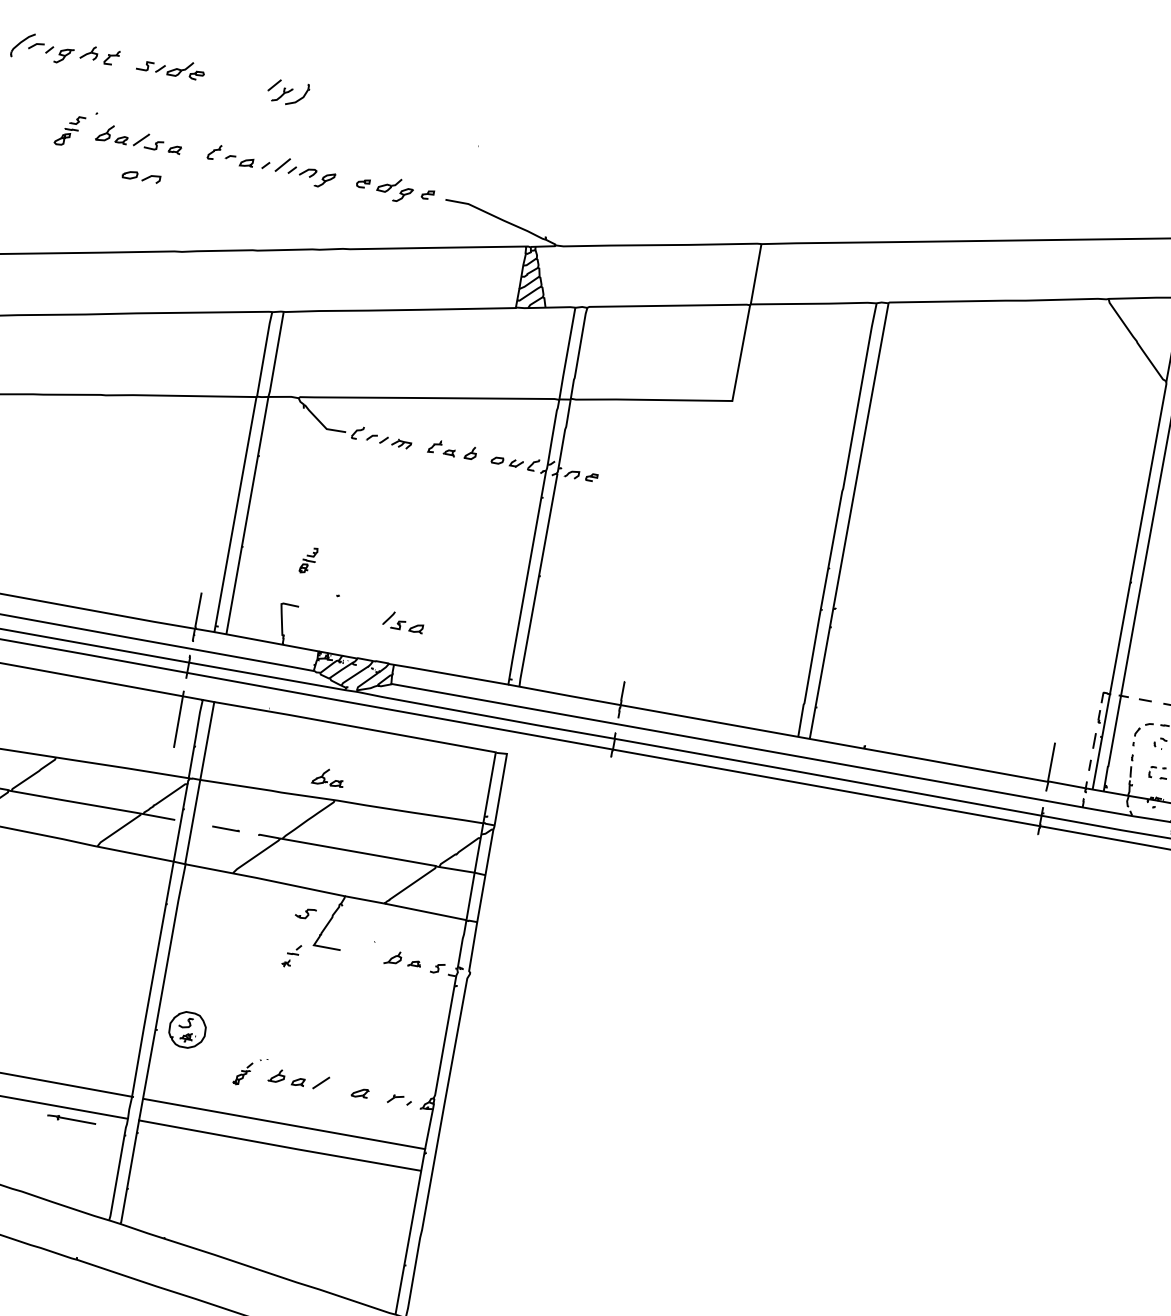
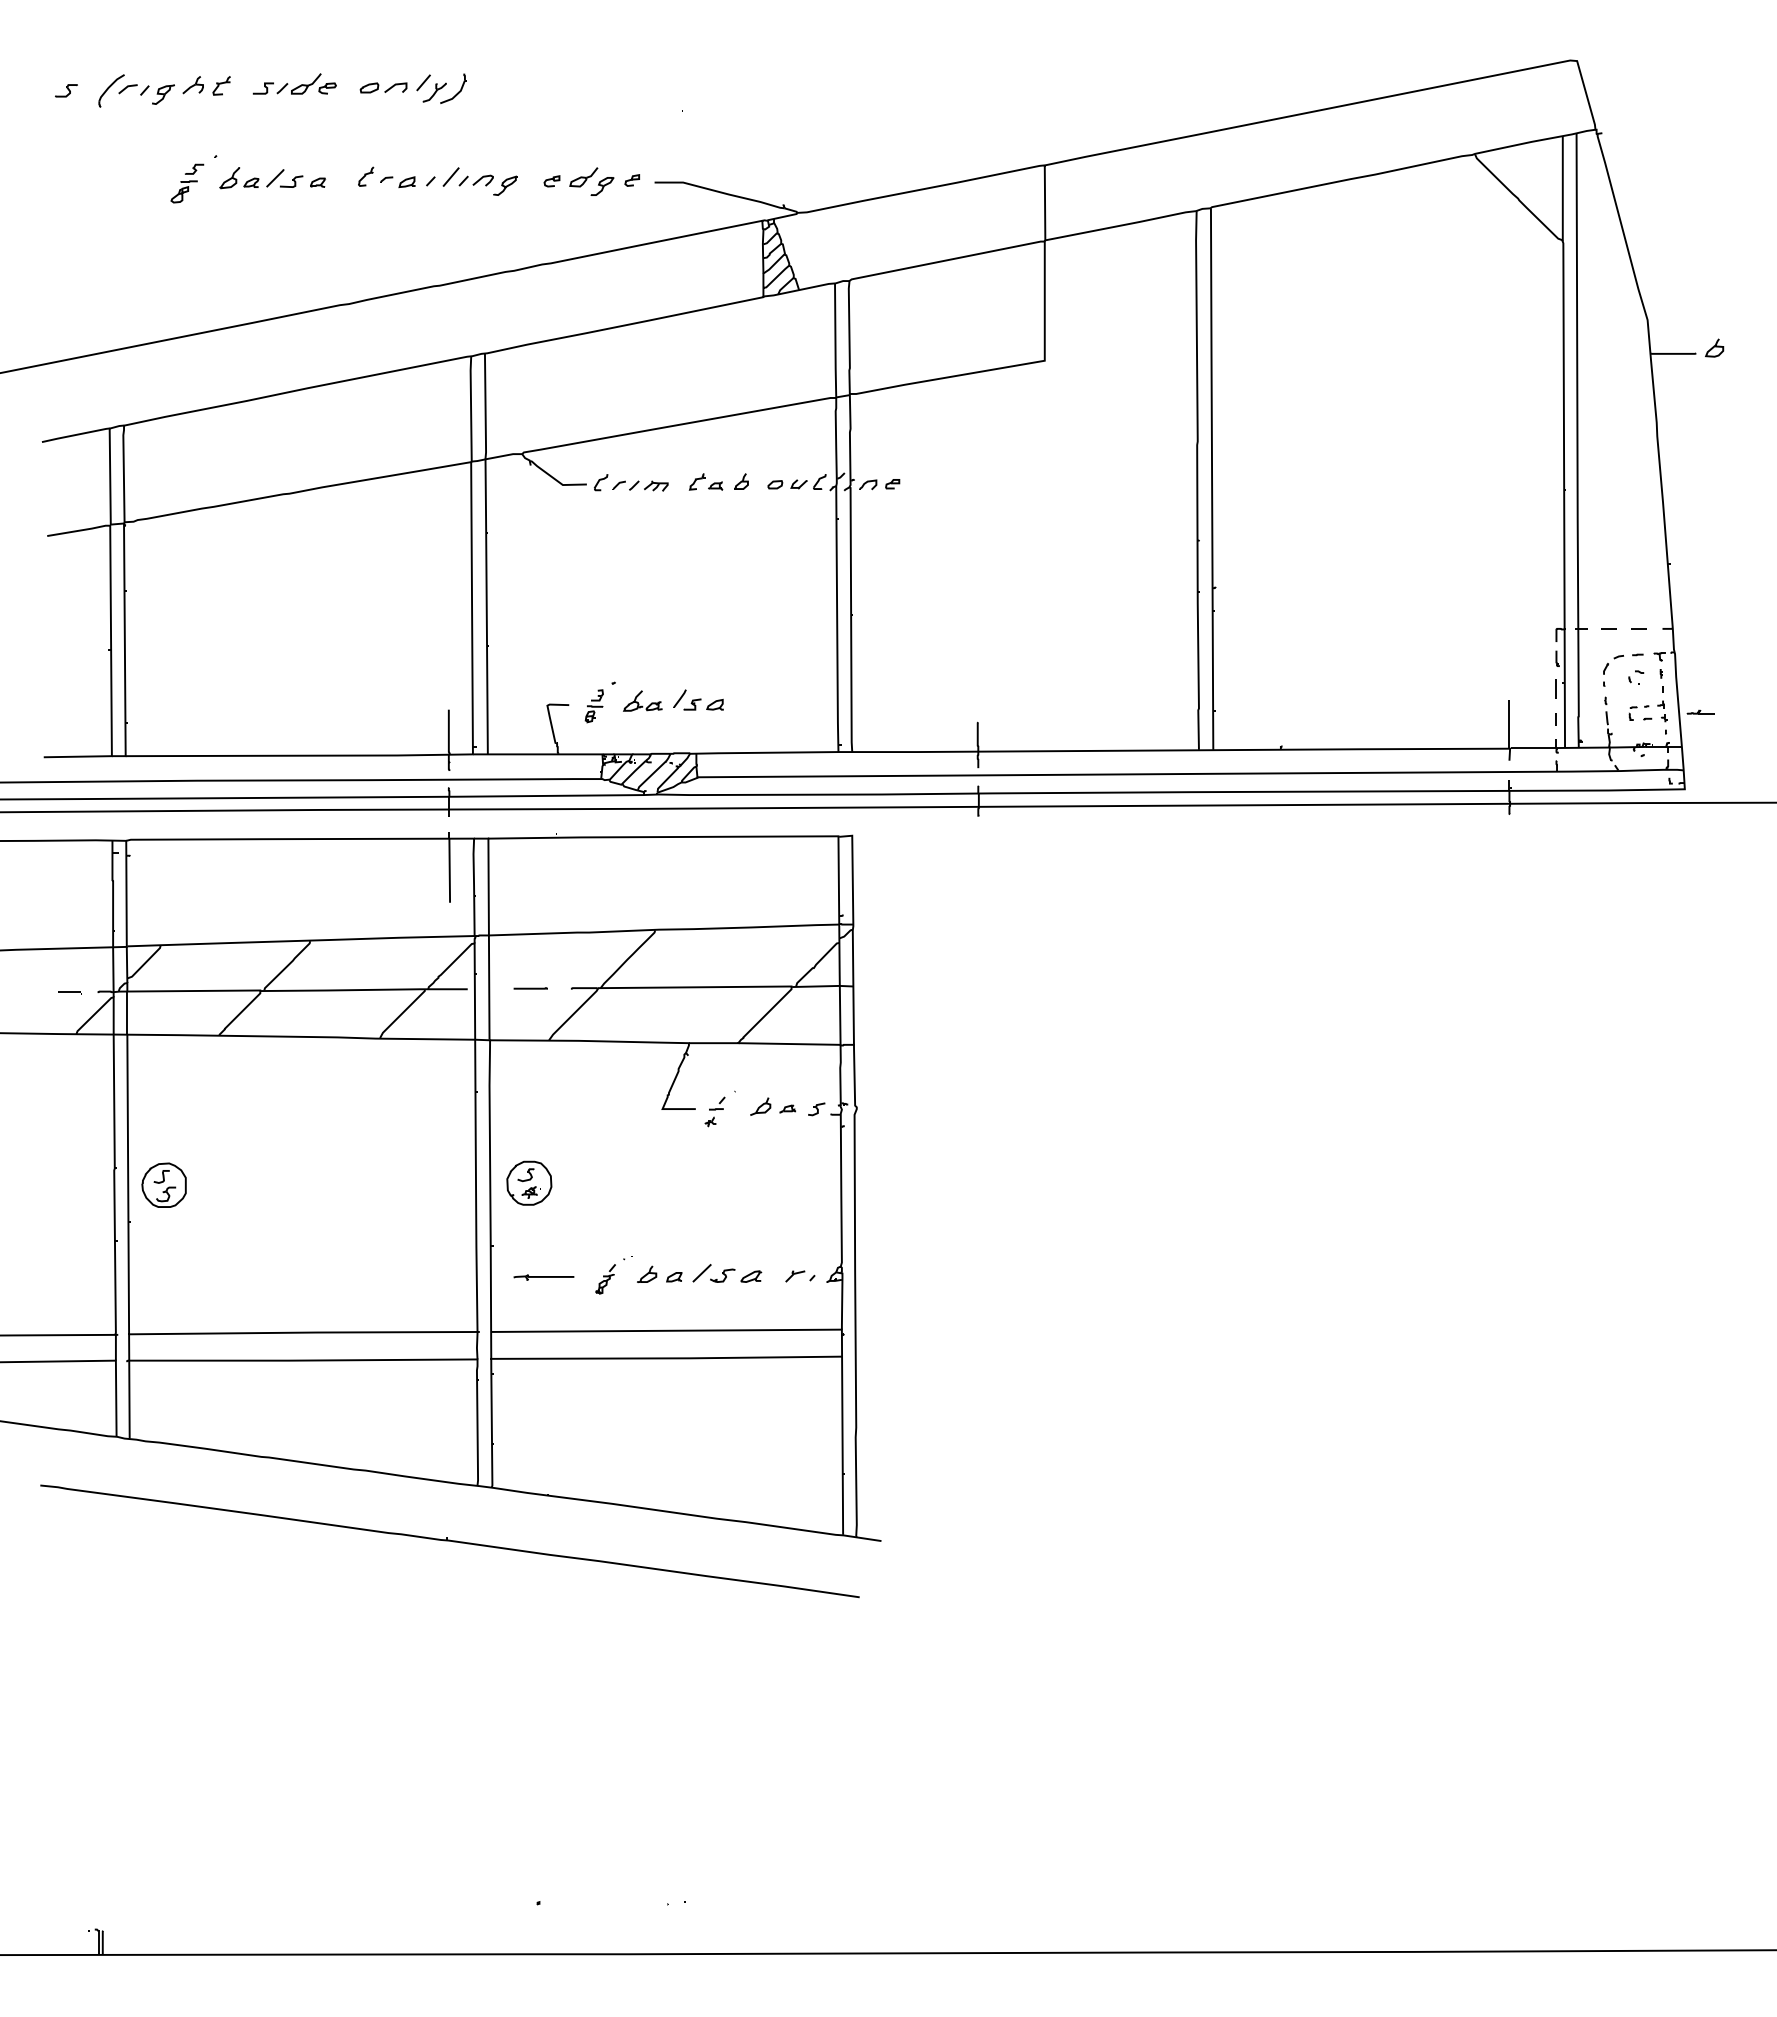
part: (141, 176) -> (383, 87), moved
part: (307, 560) -> (593, 706), moved
part: (328, 777) -> (642, 700), moved
part: (305, 913) -> (722, 1275), moved
part: (291, 955) -> (714, 1111), moved
part: (187, 1029) -> (529, 1182), moved
part: (71, 1119) -> (543, 1277), moved

